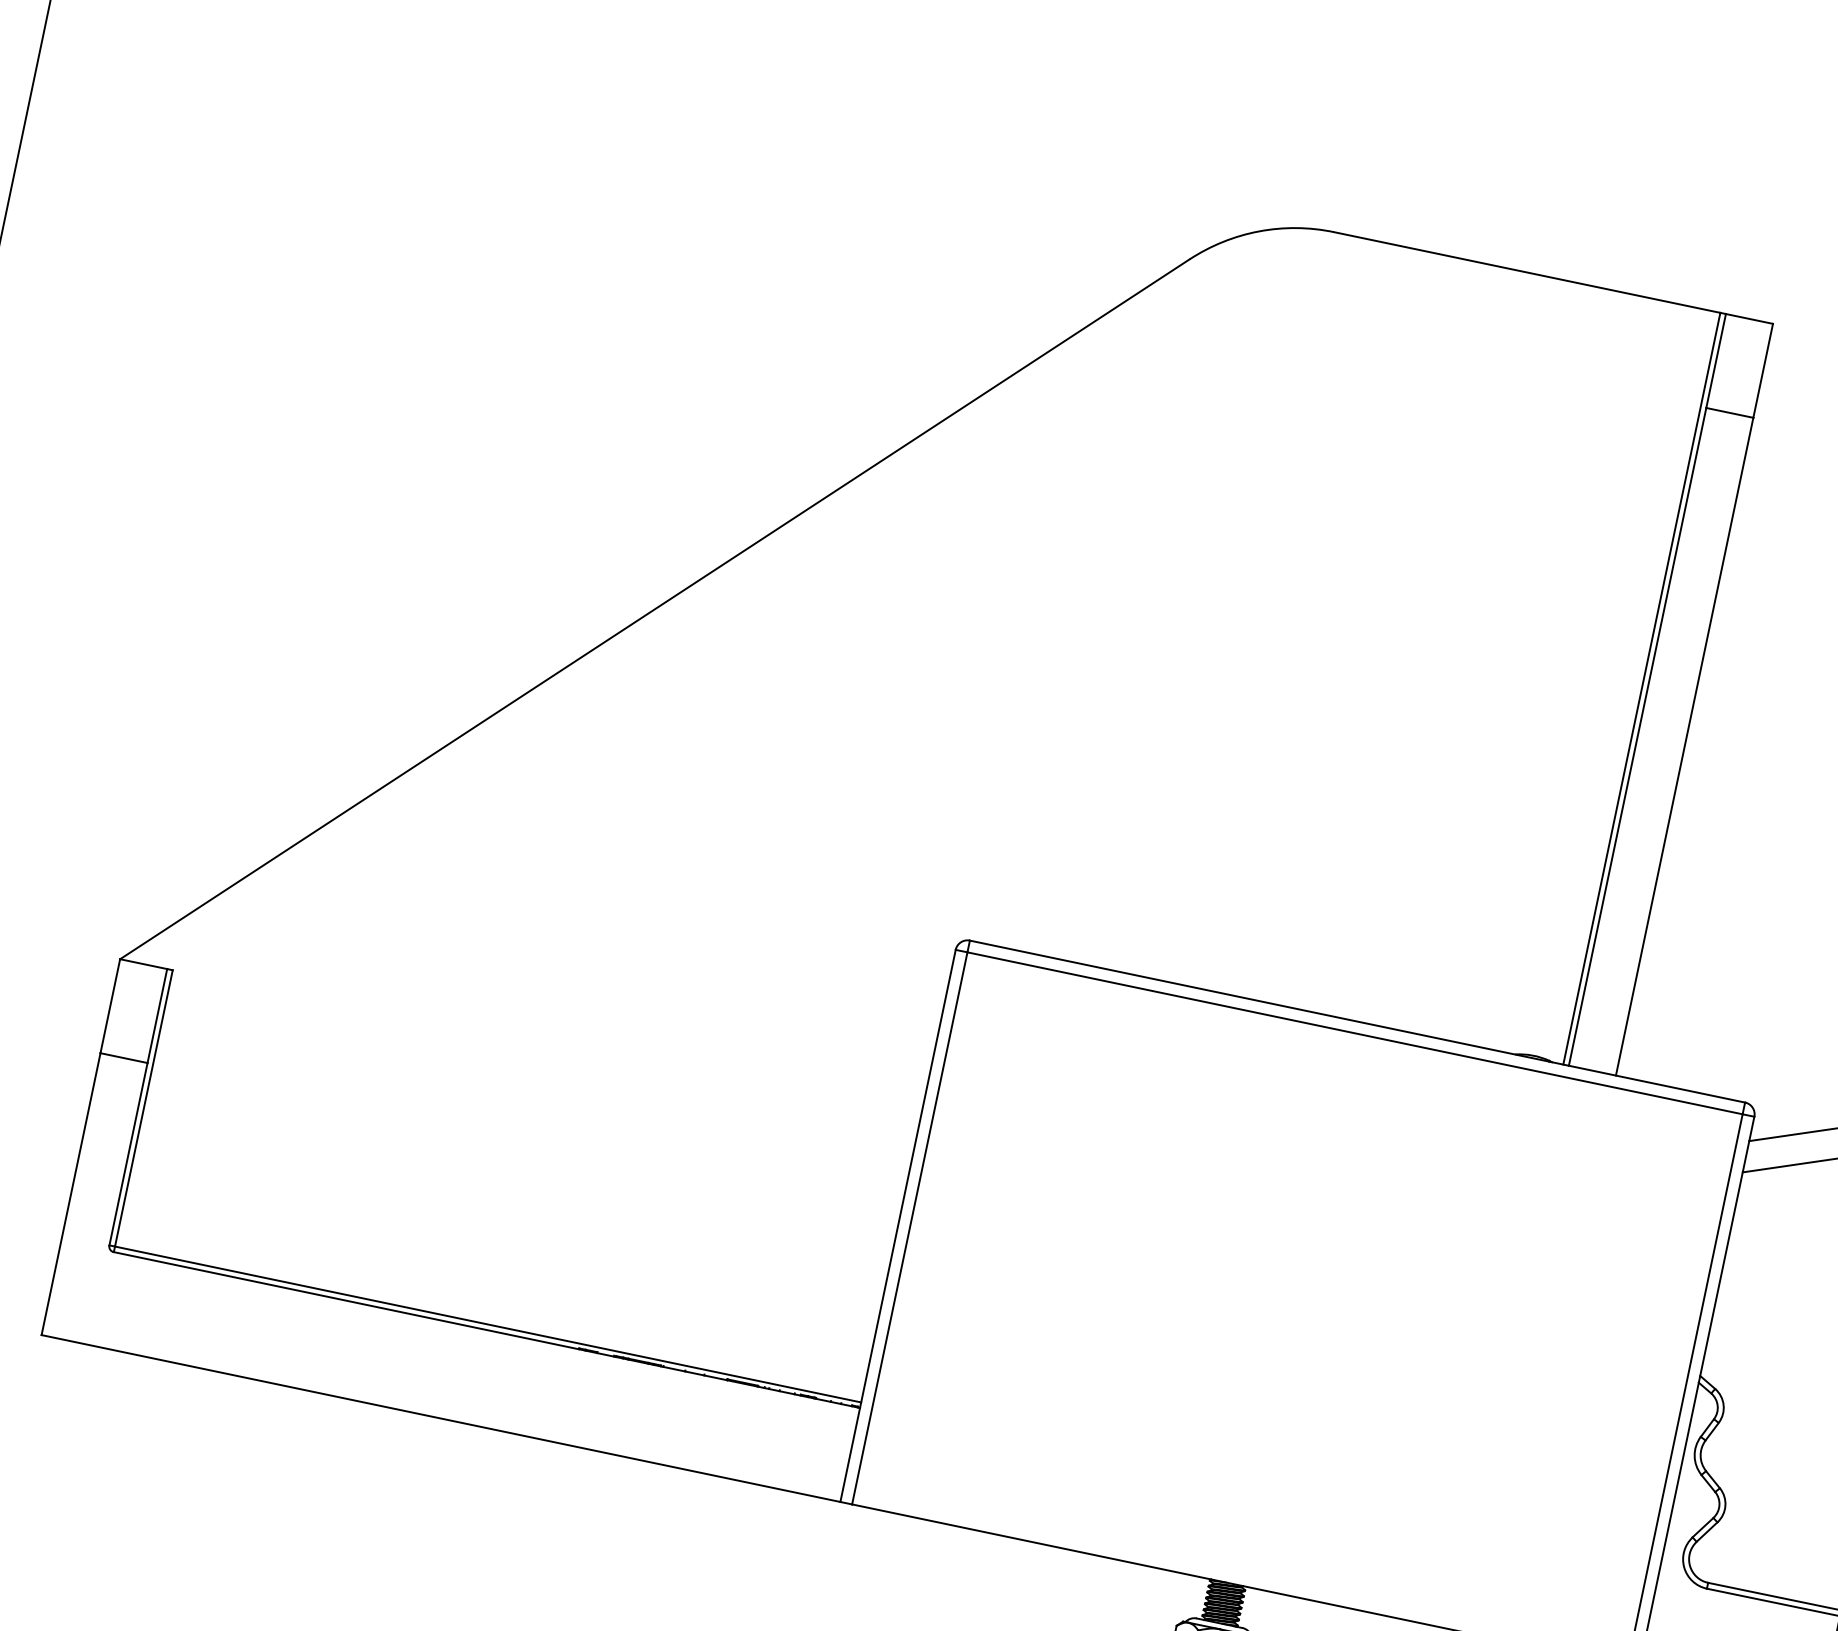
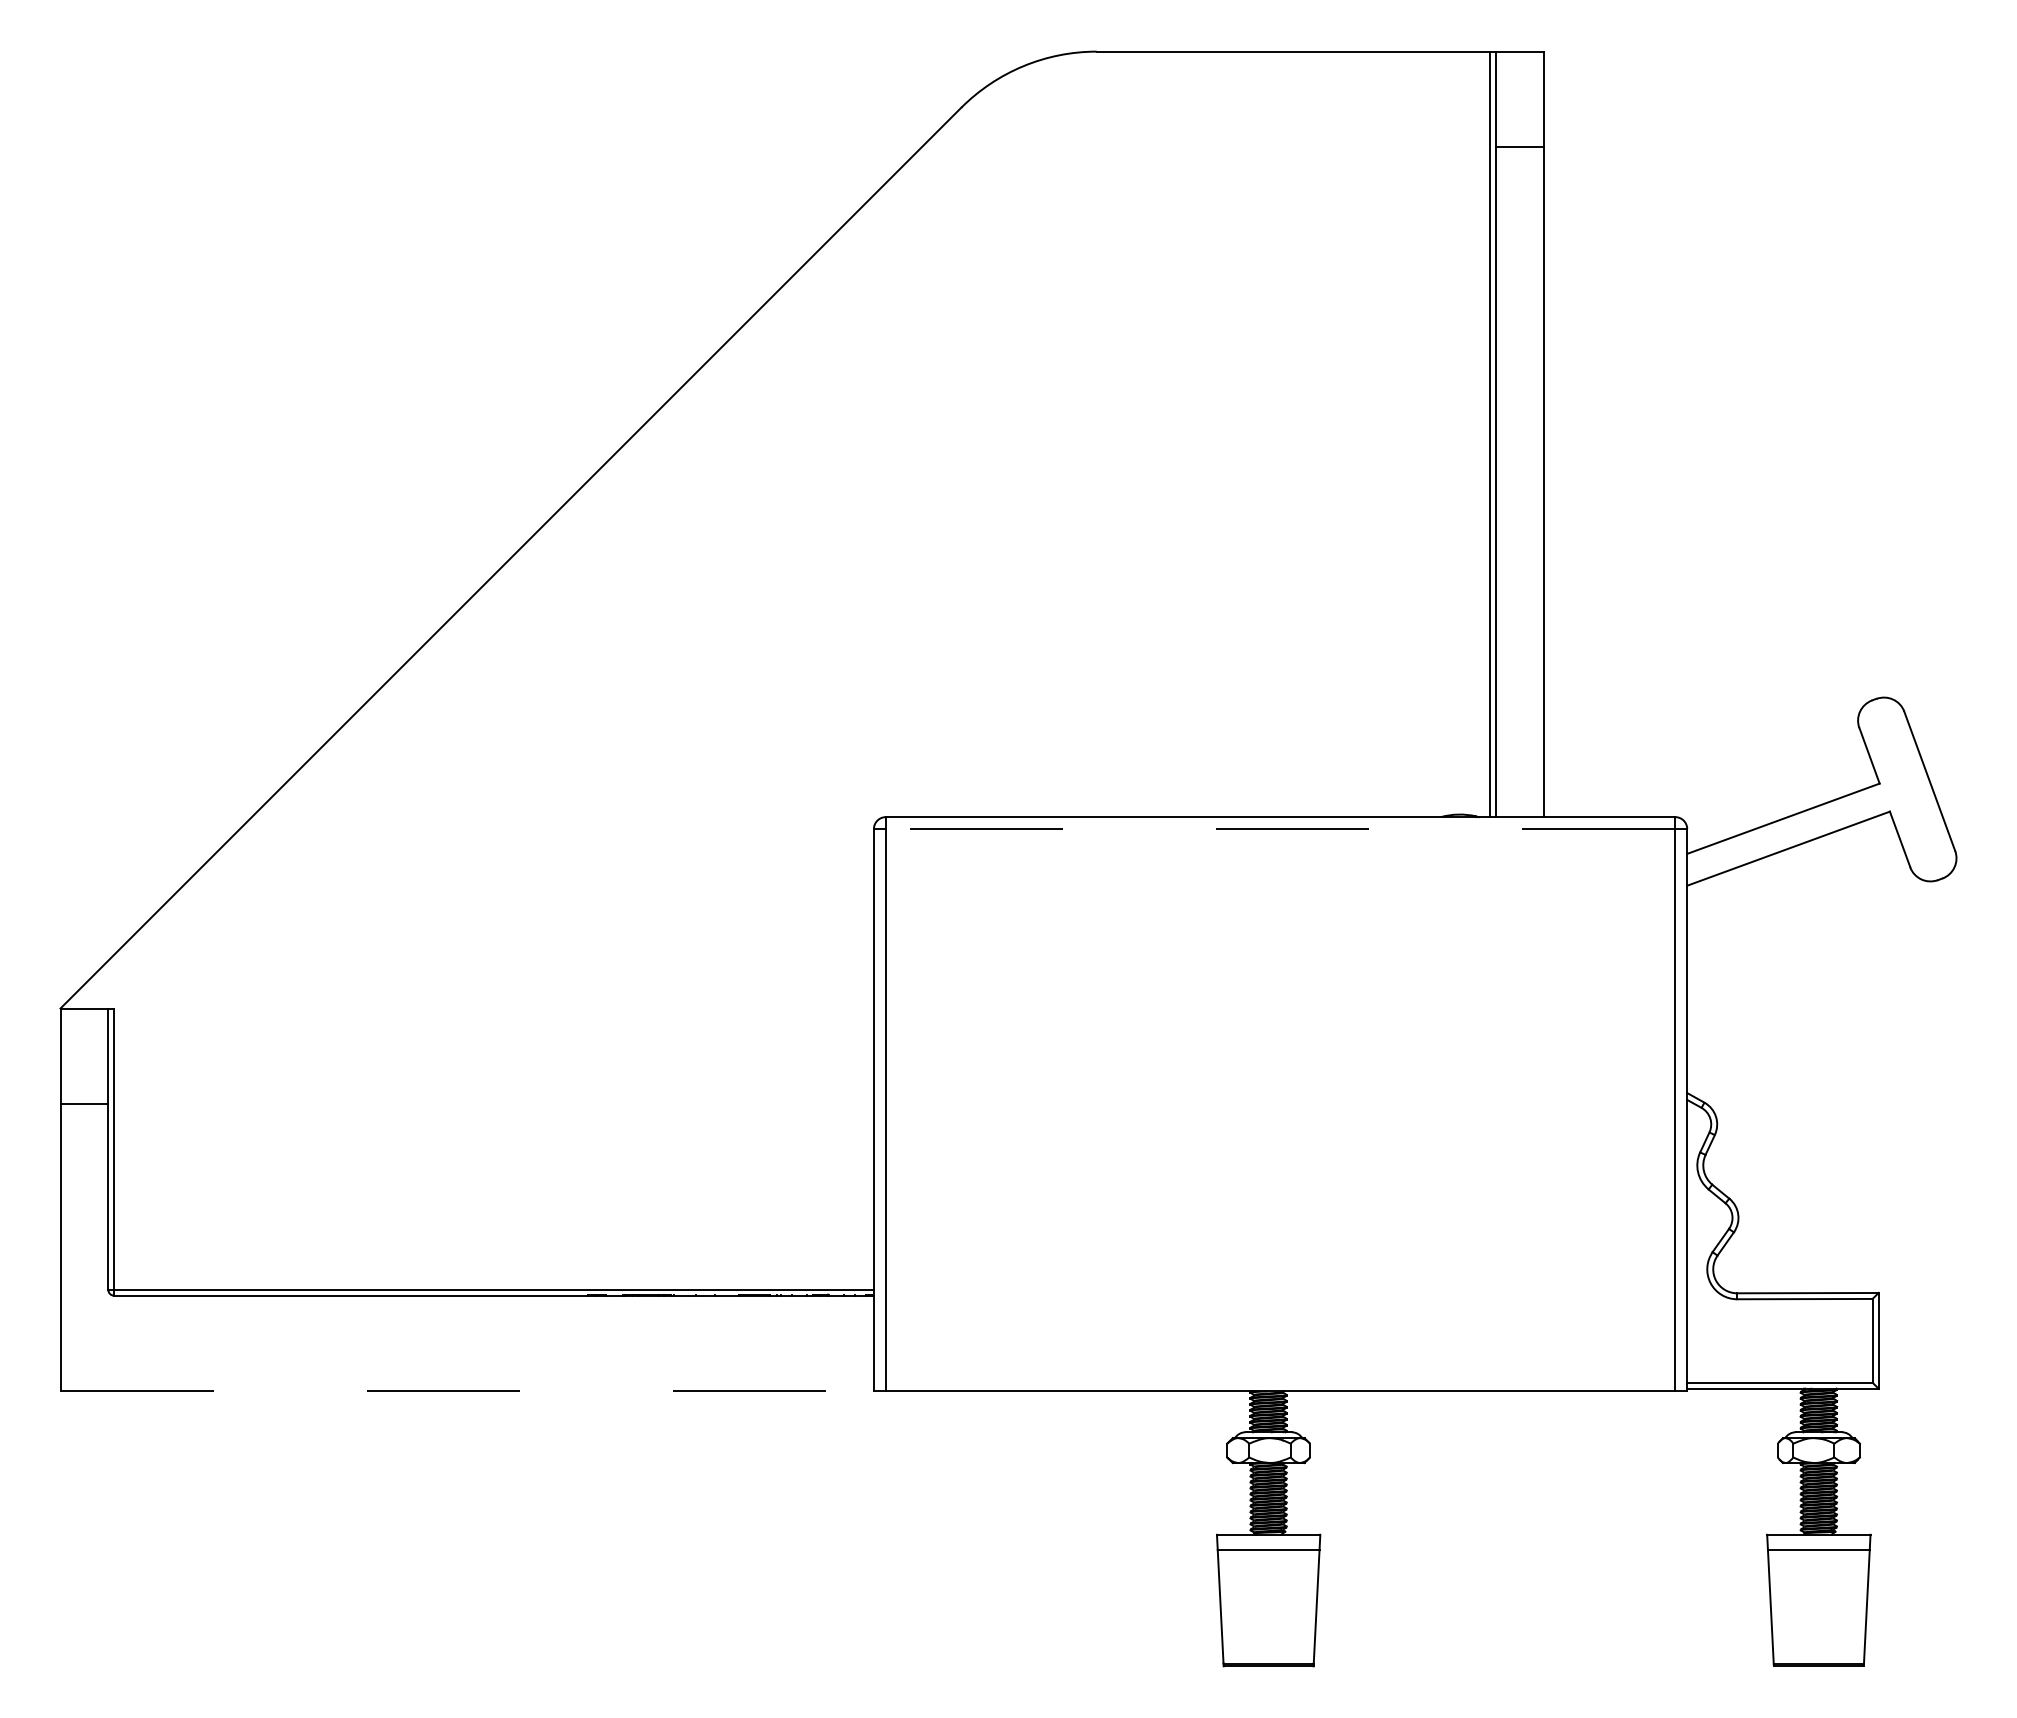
line: (1354, 1033) -> (1280, 829), solid -> dashed
line: (441, 1418) -> (467, 1391), solid -> dashed

